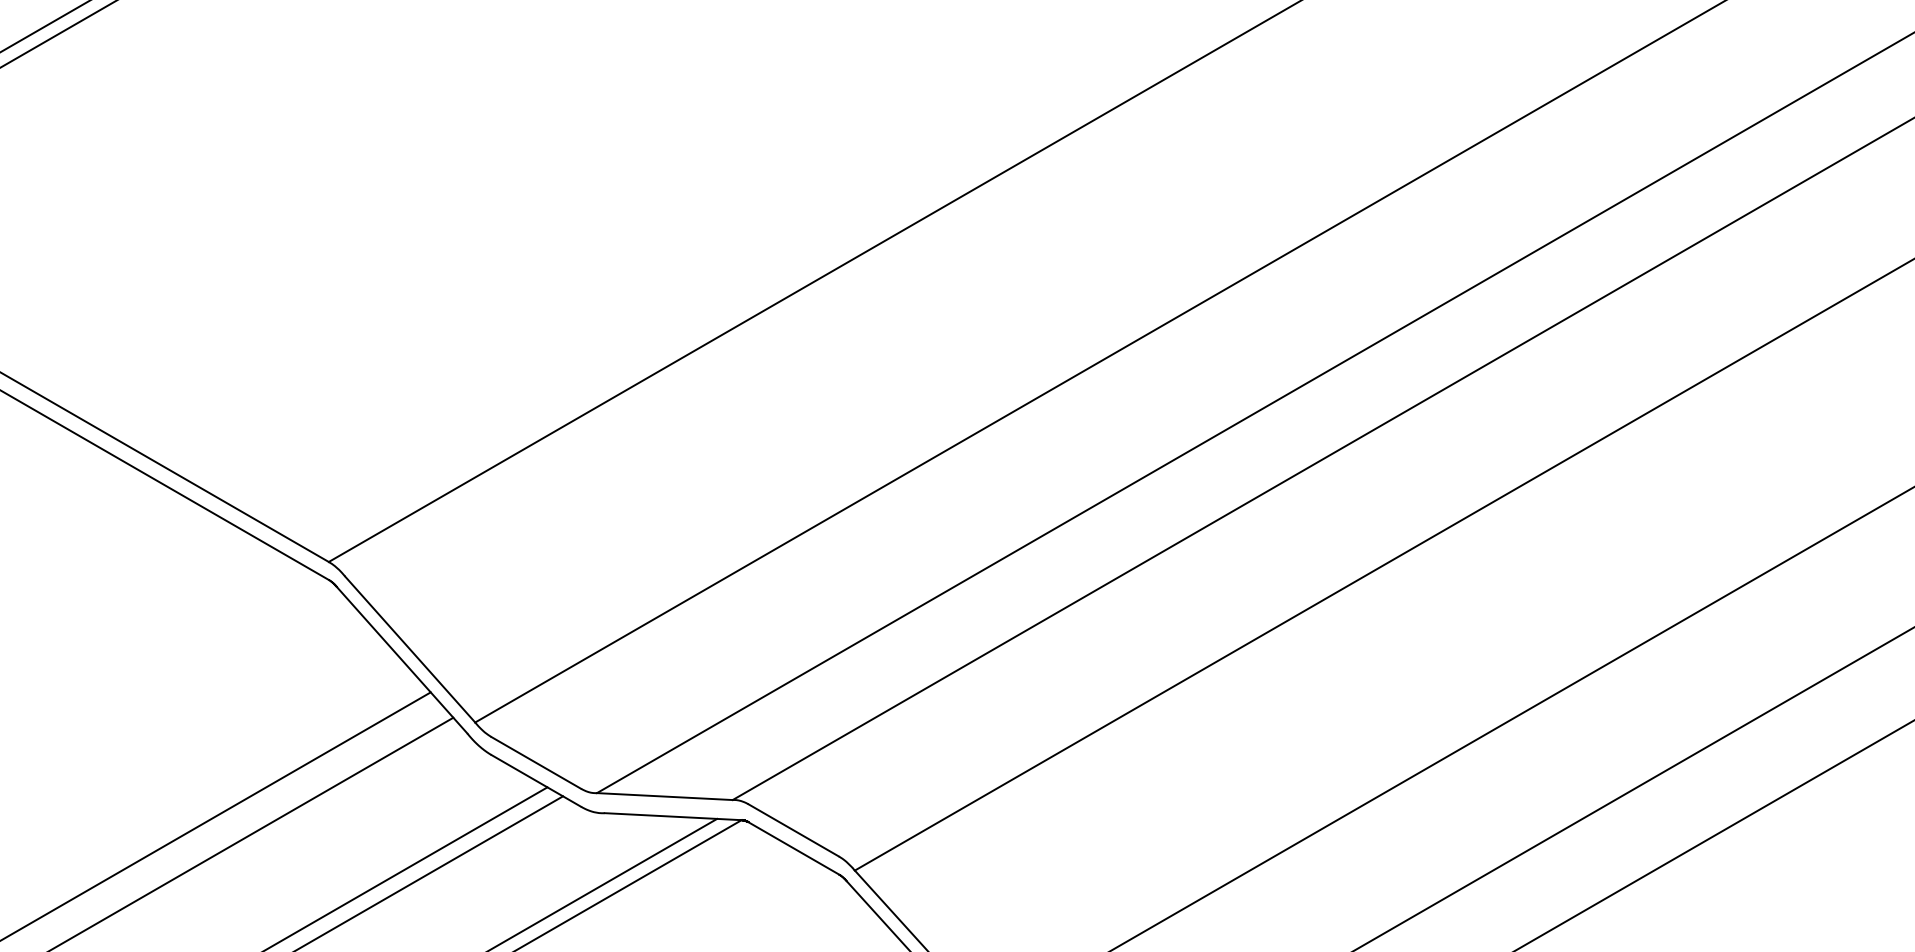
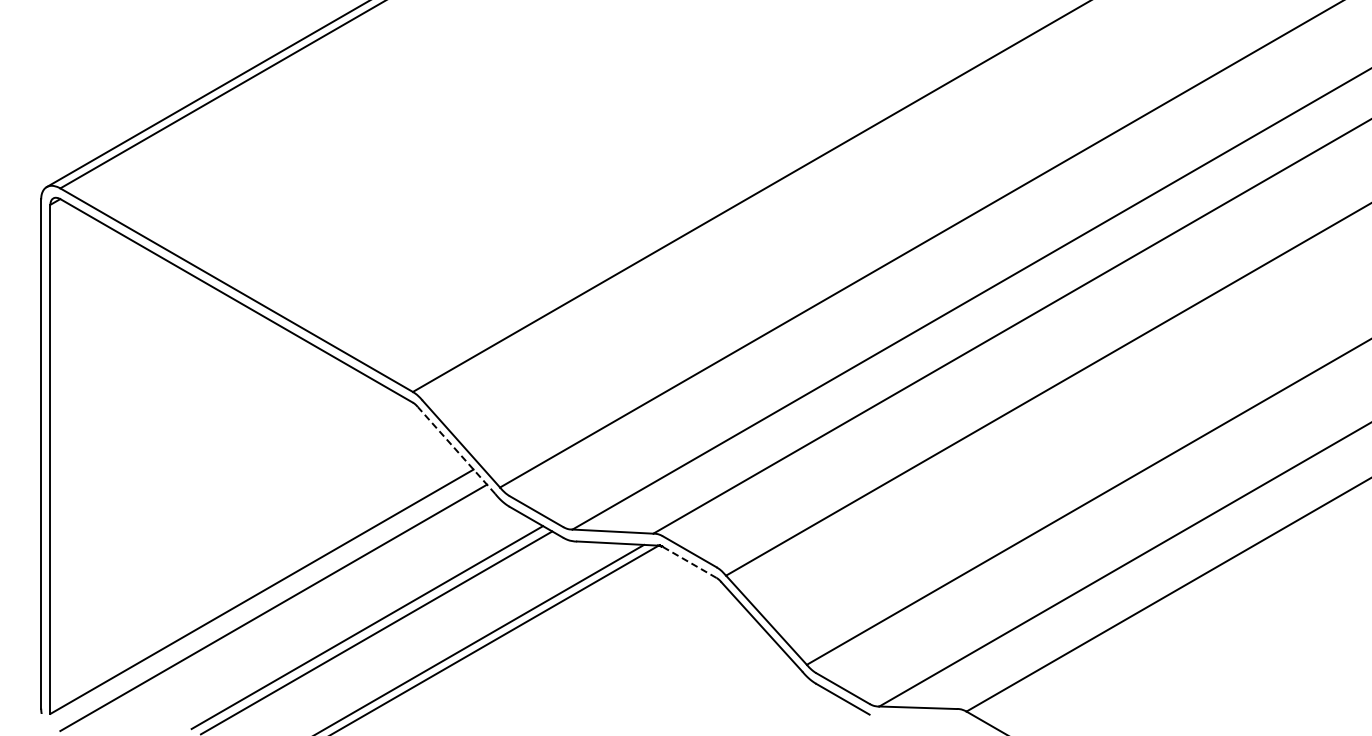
line: (402, 660) -> (456, 450), solid -> dashed
line: (793, 848) -> (689, 562), solid -> dashed

